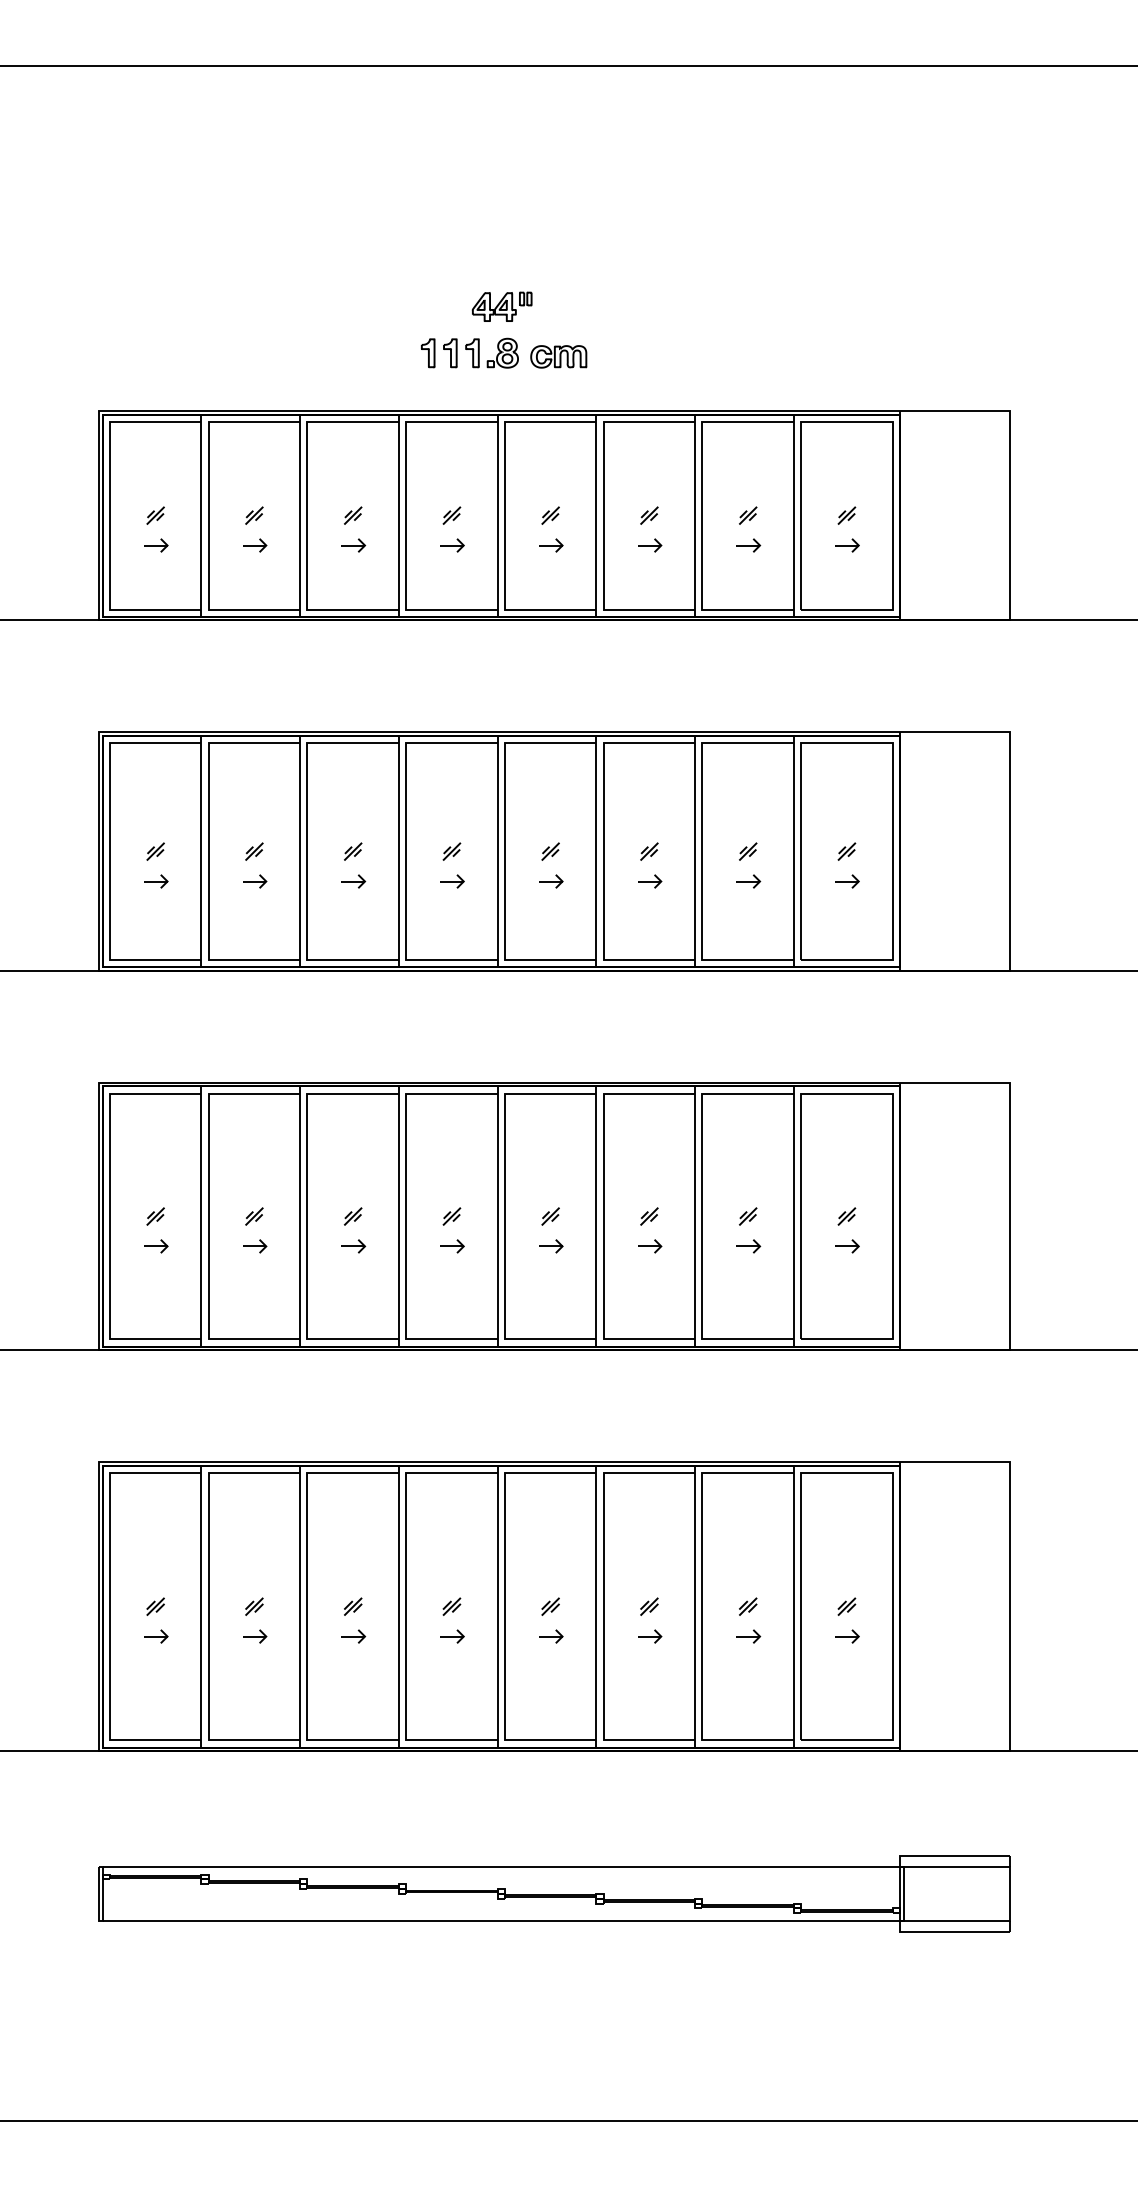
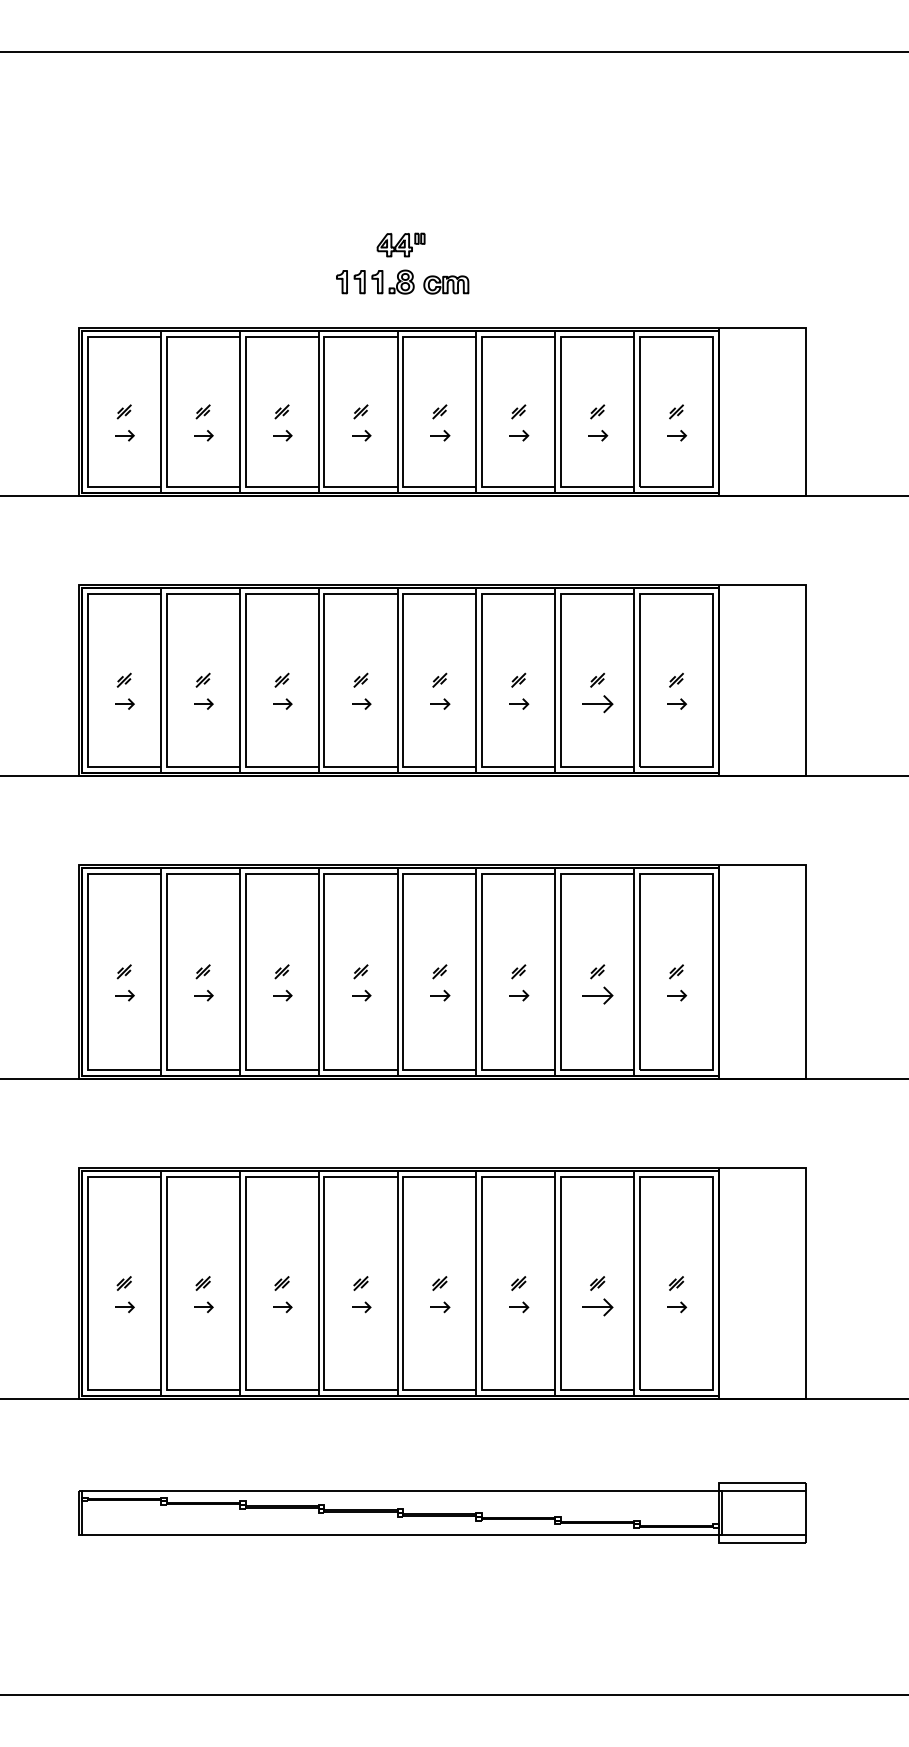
part: (748, 881) -> (597, 704), size x1.6
part: (748, 1246) -> (597, 995), size x1.6
part: (748, 1636) -> (597, 1307), size x1.6

